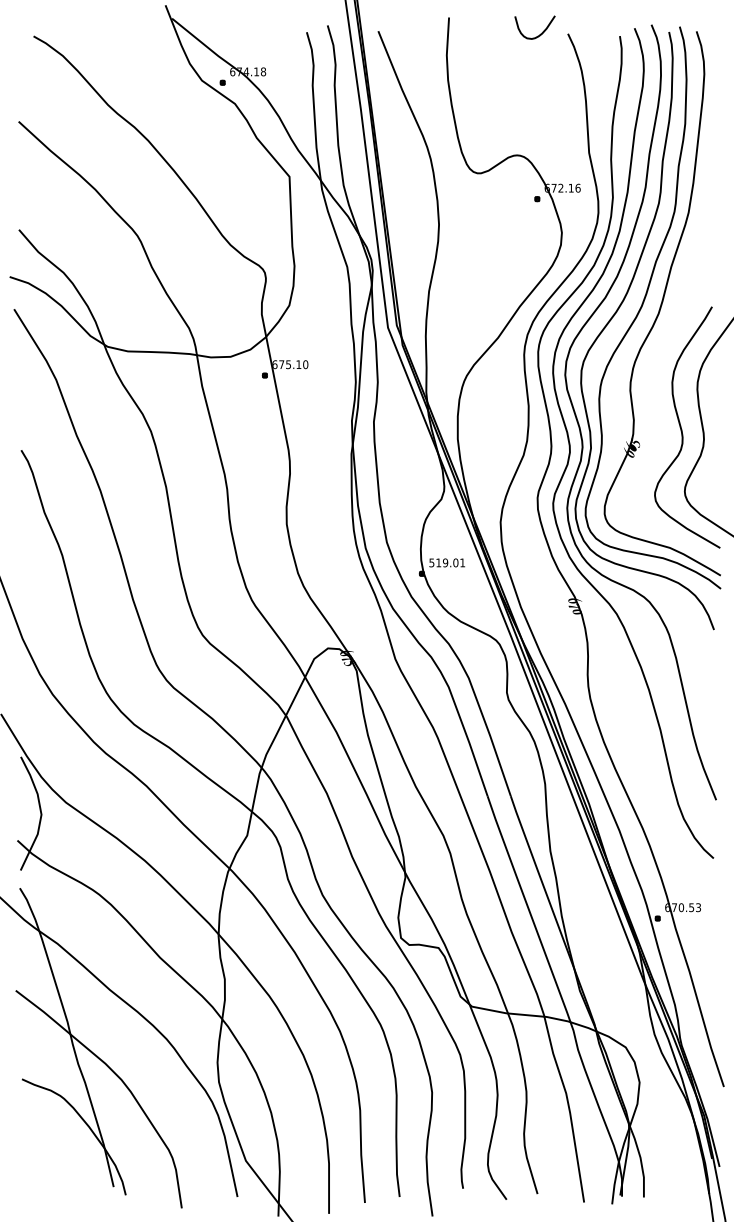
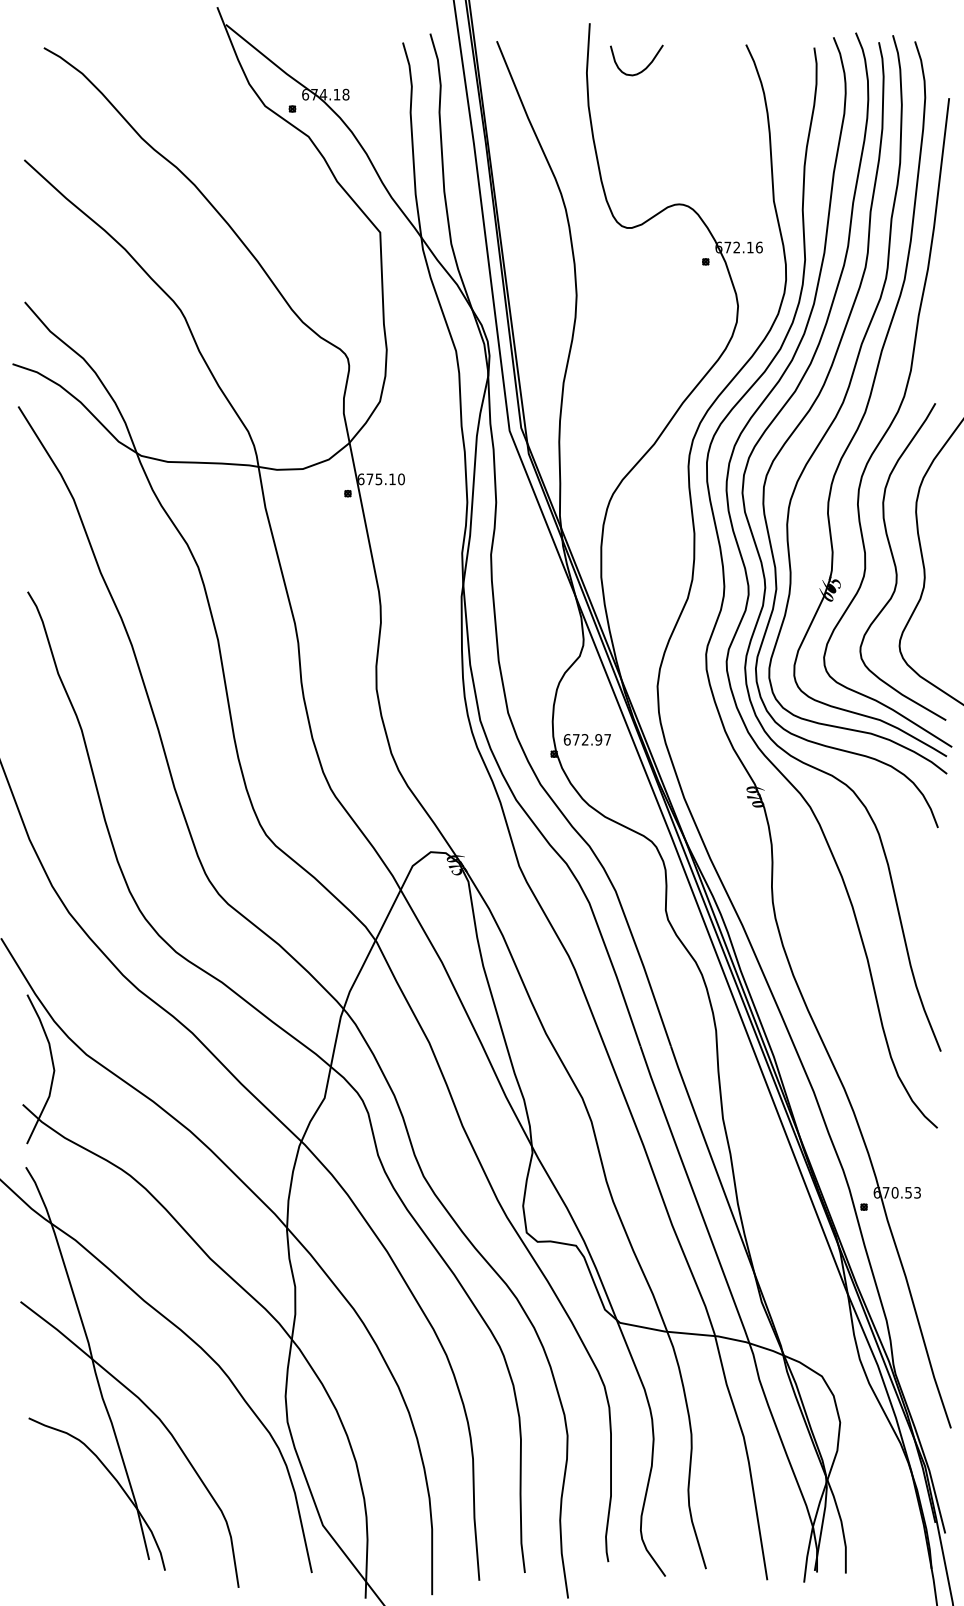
curve: (538, 35) -> (641, 70), moved
curve: (677, 322) -> (889, 424), added
text: (446, 562) -> (586, 739), 519.01 -> 672.97

